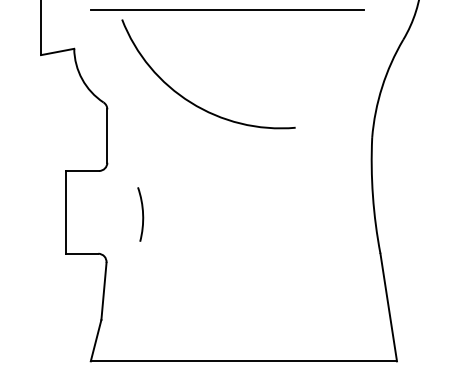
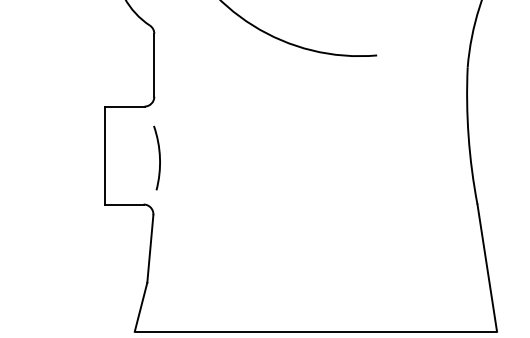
arc: (142, 214) -> (159, 158), moved

